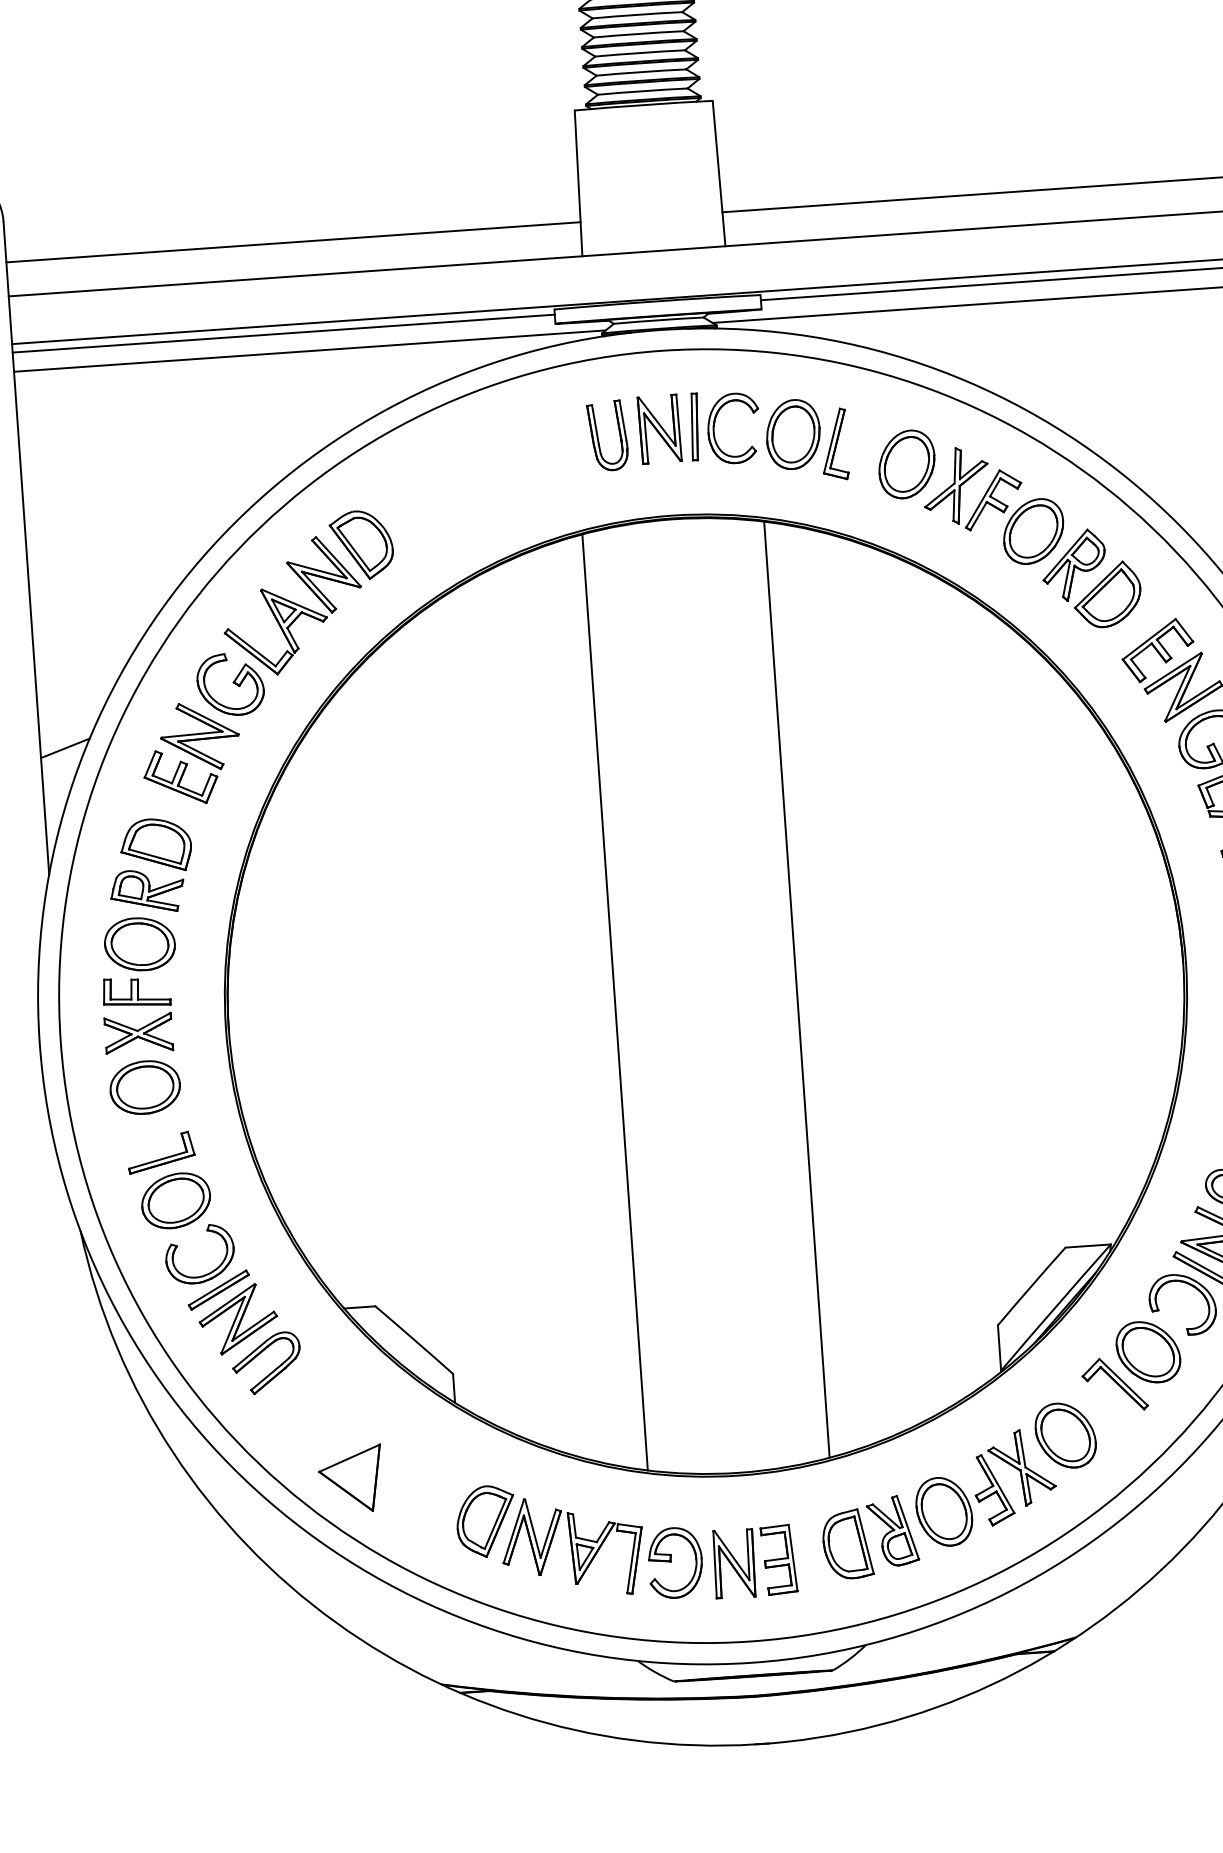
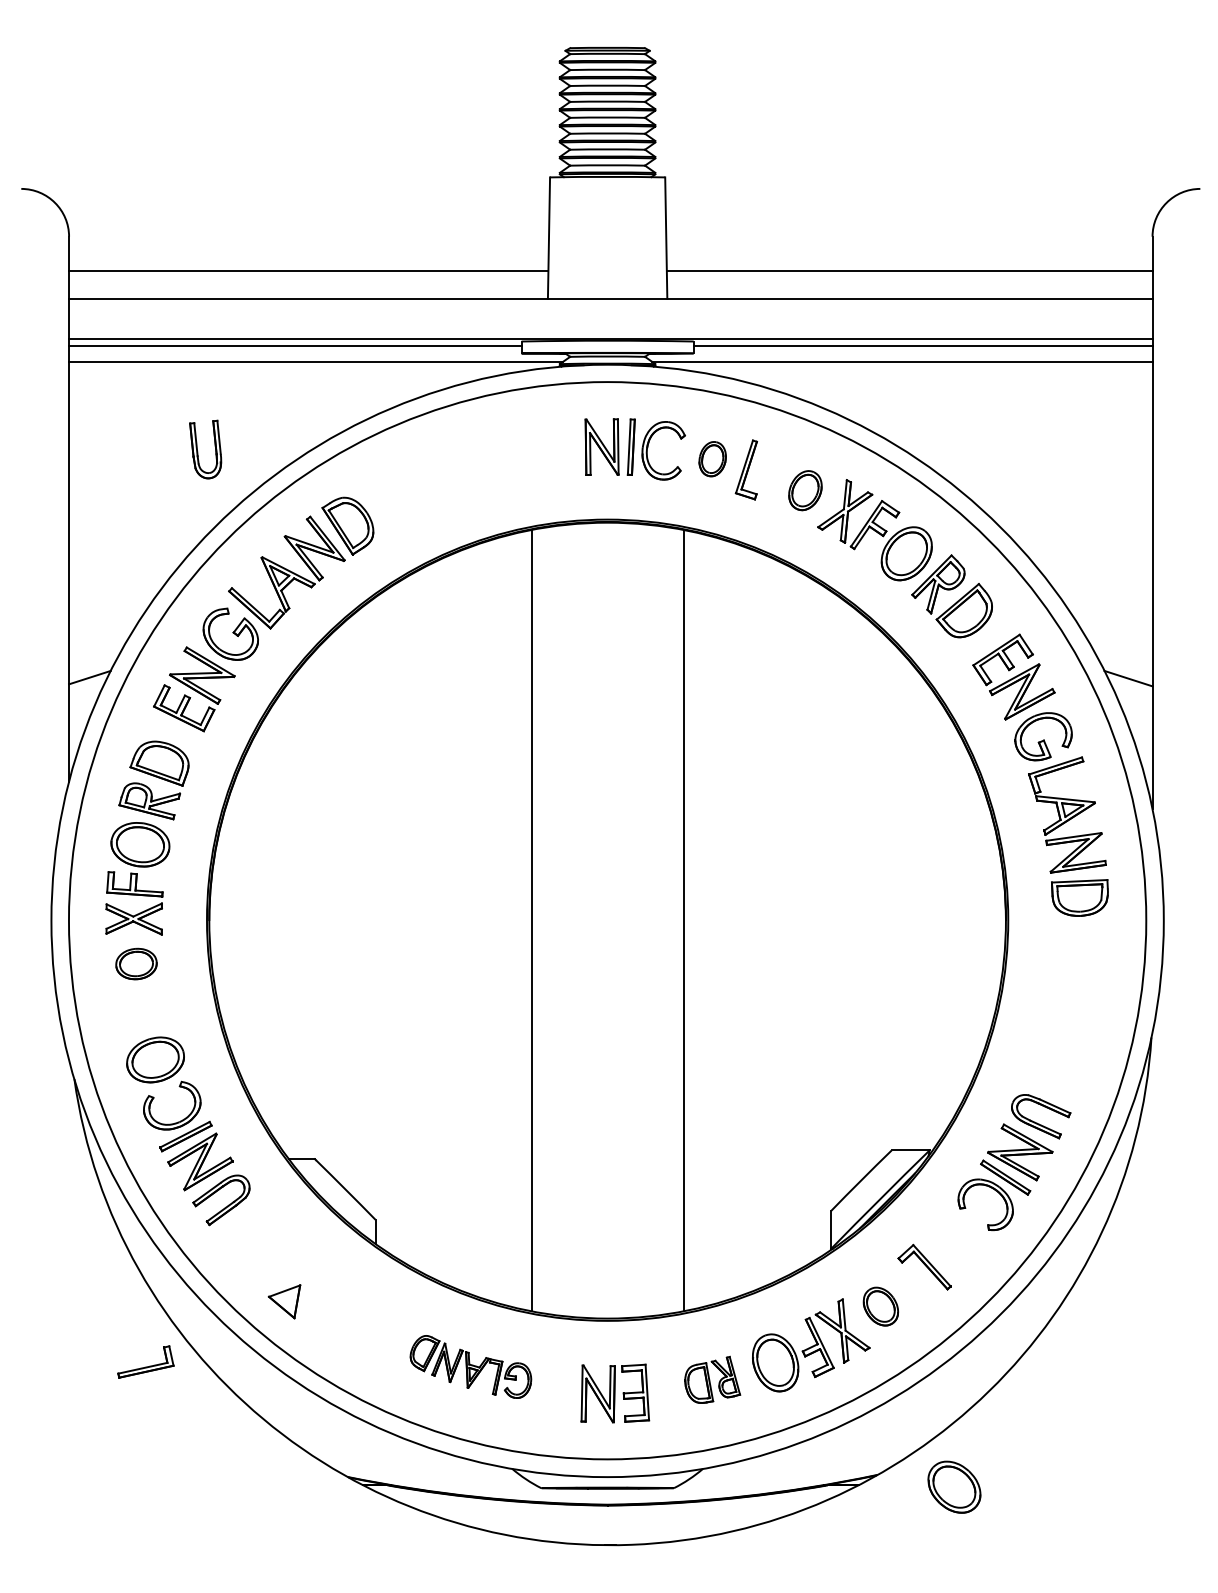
part: (792, 433) -> (712, 458), size x0.6
part: (599, 438) -> (198, 451), moved
part: (907, 464) -> (805, 490), size x0.7
part: (145, 1086) -> (136, 963), size x0.7
part: (160, 1152) -> (145, 1361), moved
part: (1148, 1351) -> (954, 1486), moved
part: (1065, 1435) -> (880, 1306), size x0.7
part: (350, 1479) -> (284, 1301), size x0.6
part: (870, 1536) -> (712, 1379), size x0.7
part: (579, 1541) -> (470, 1366), size x0.6

